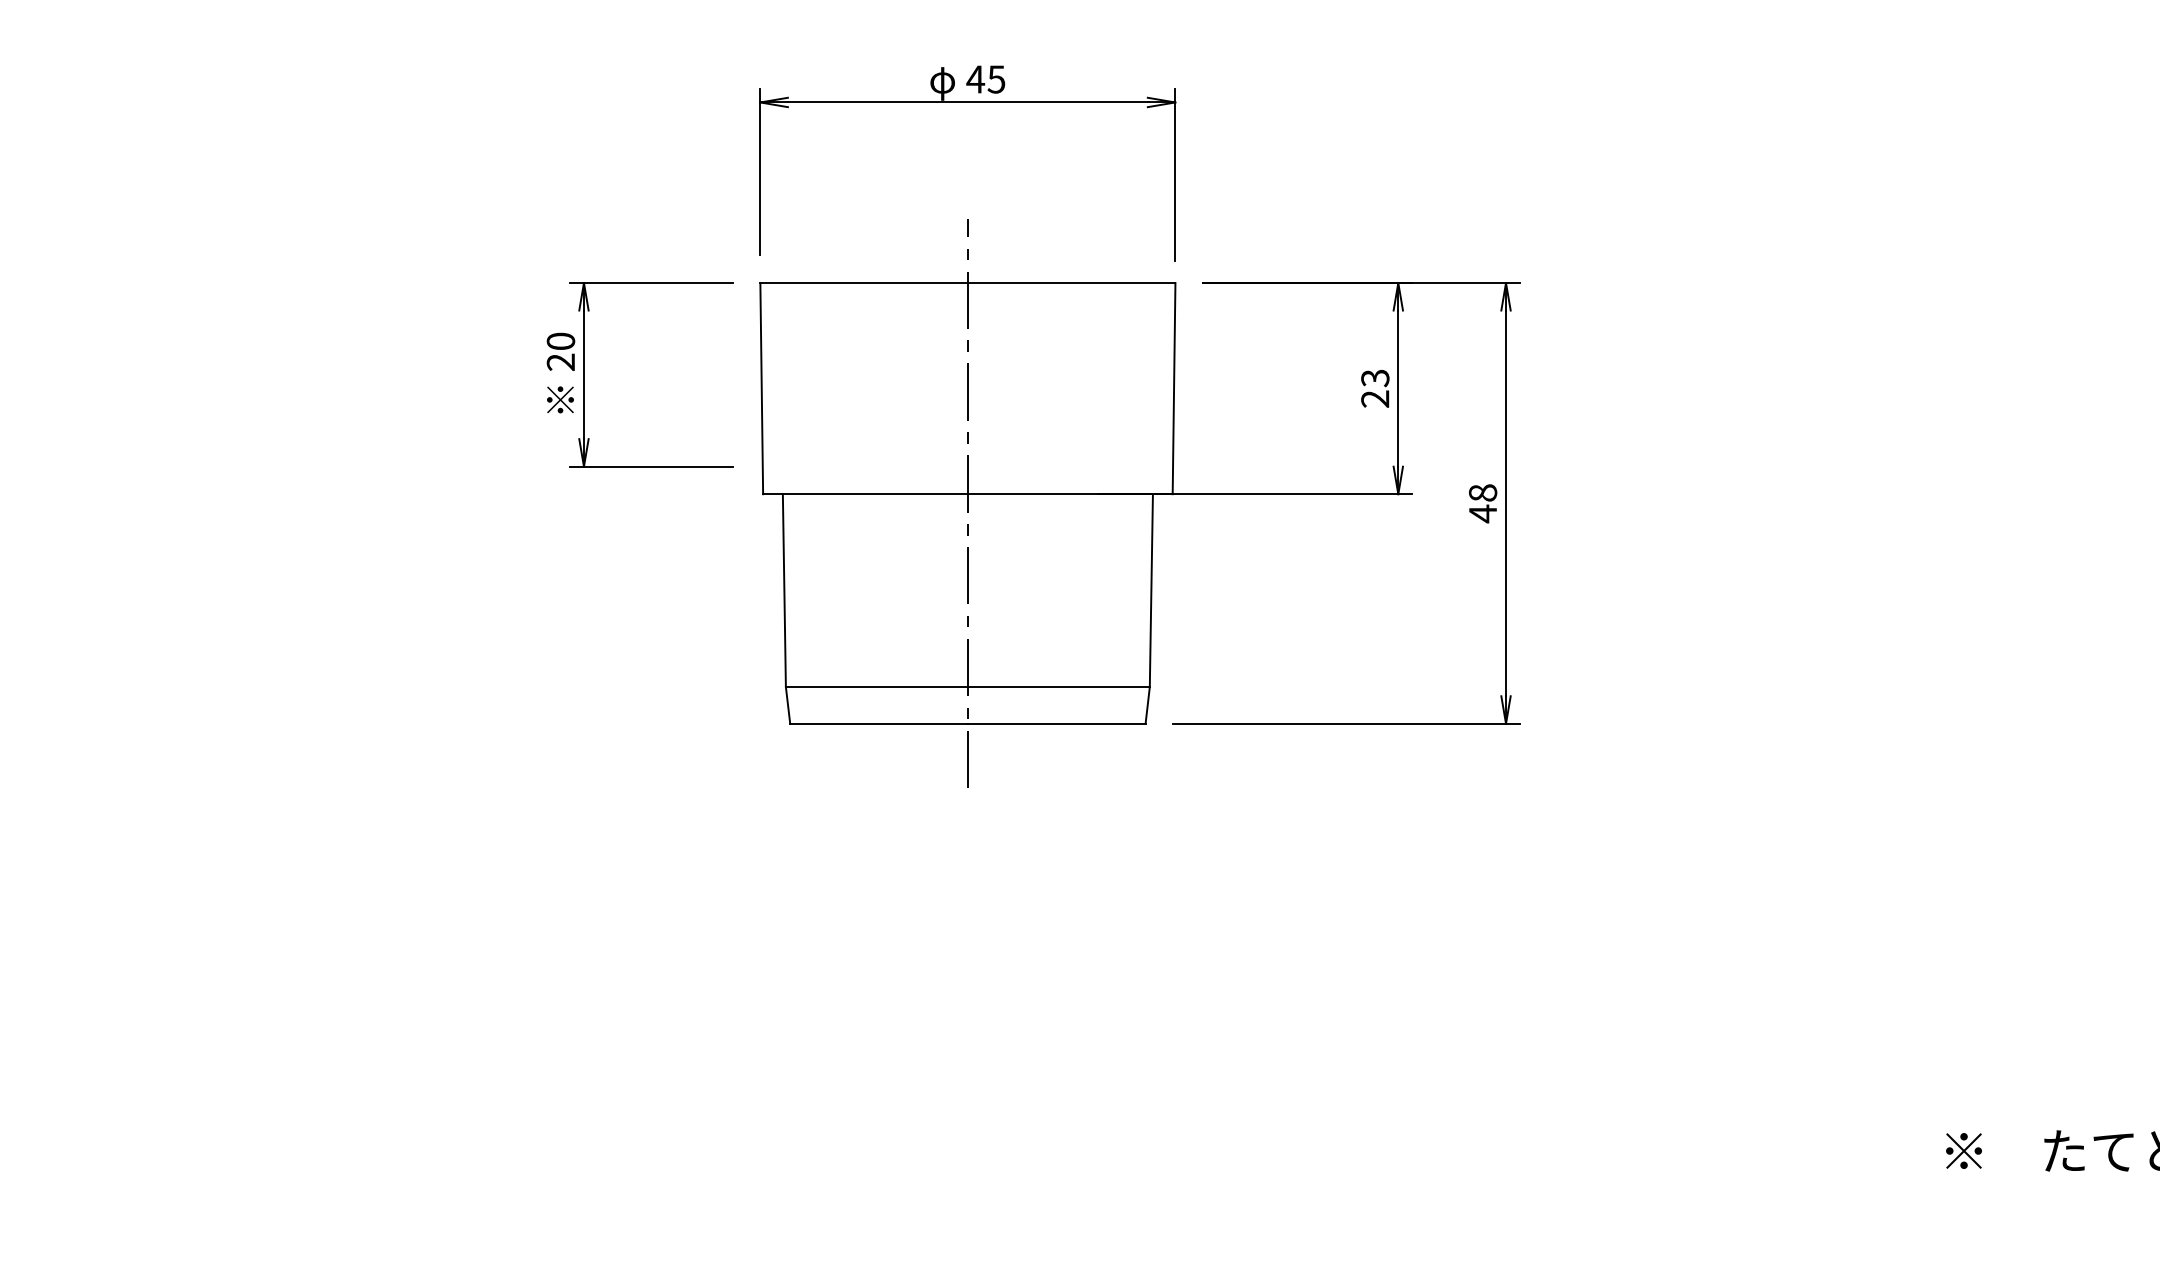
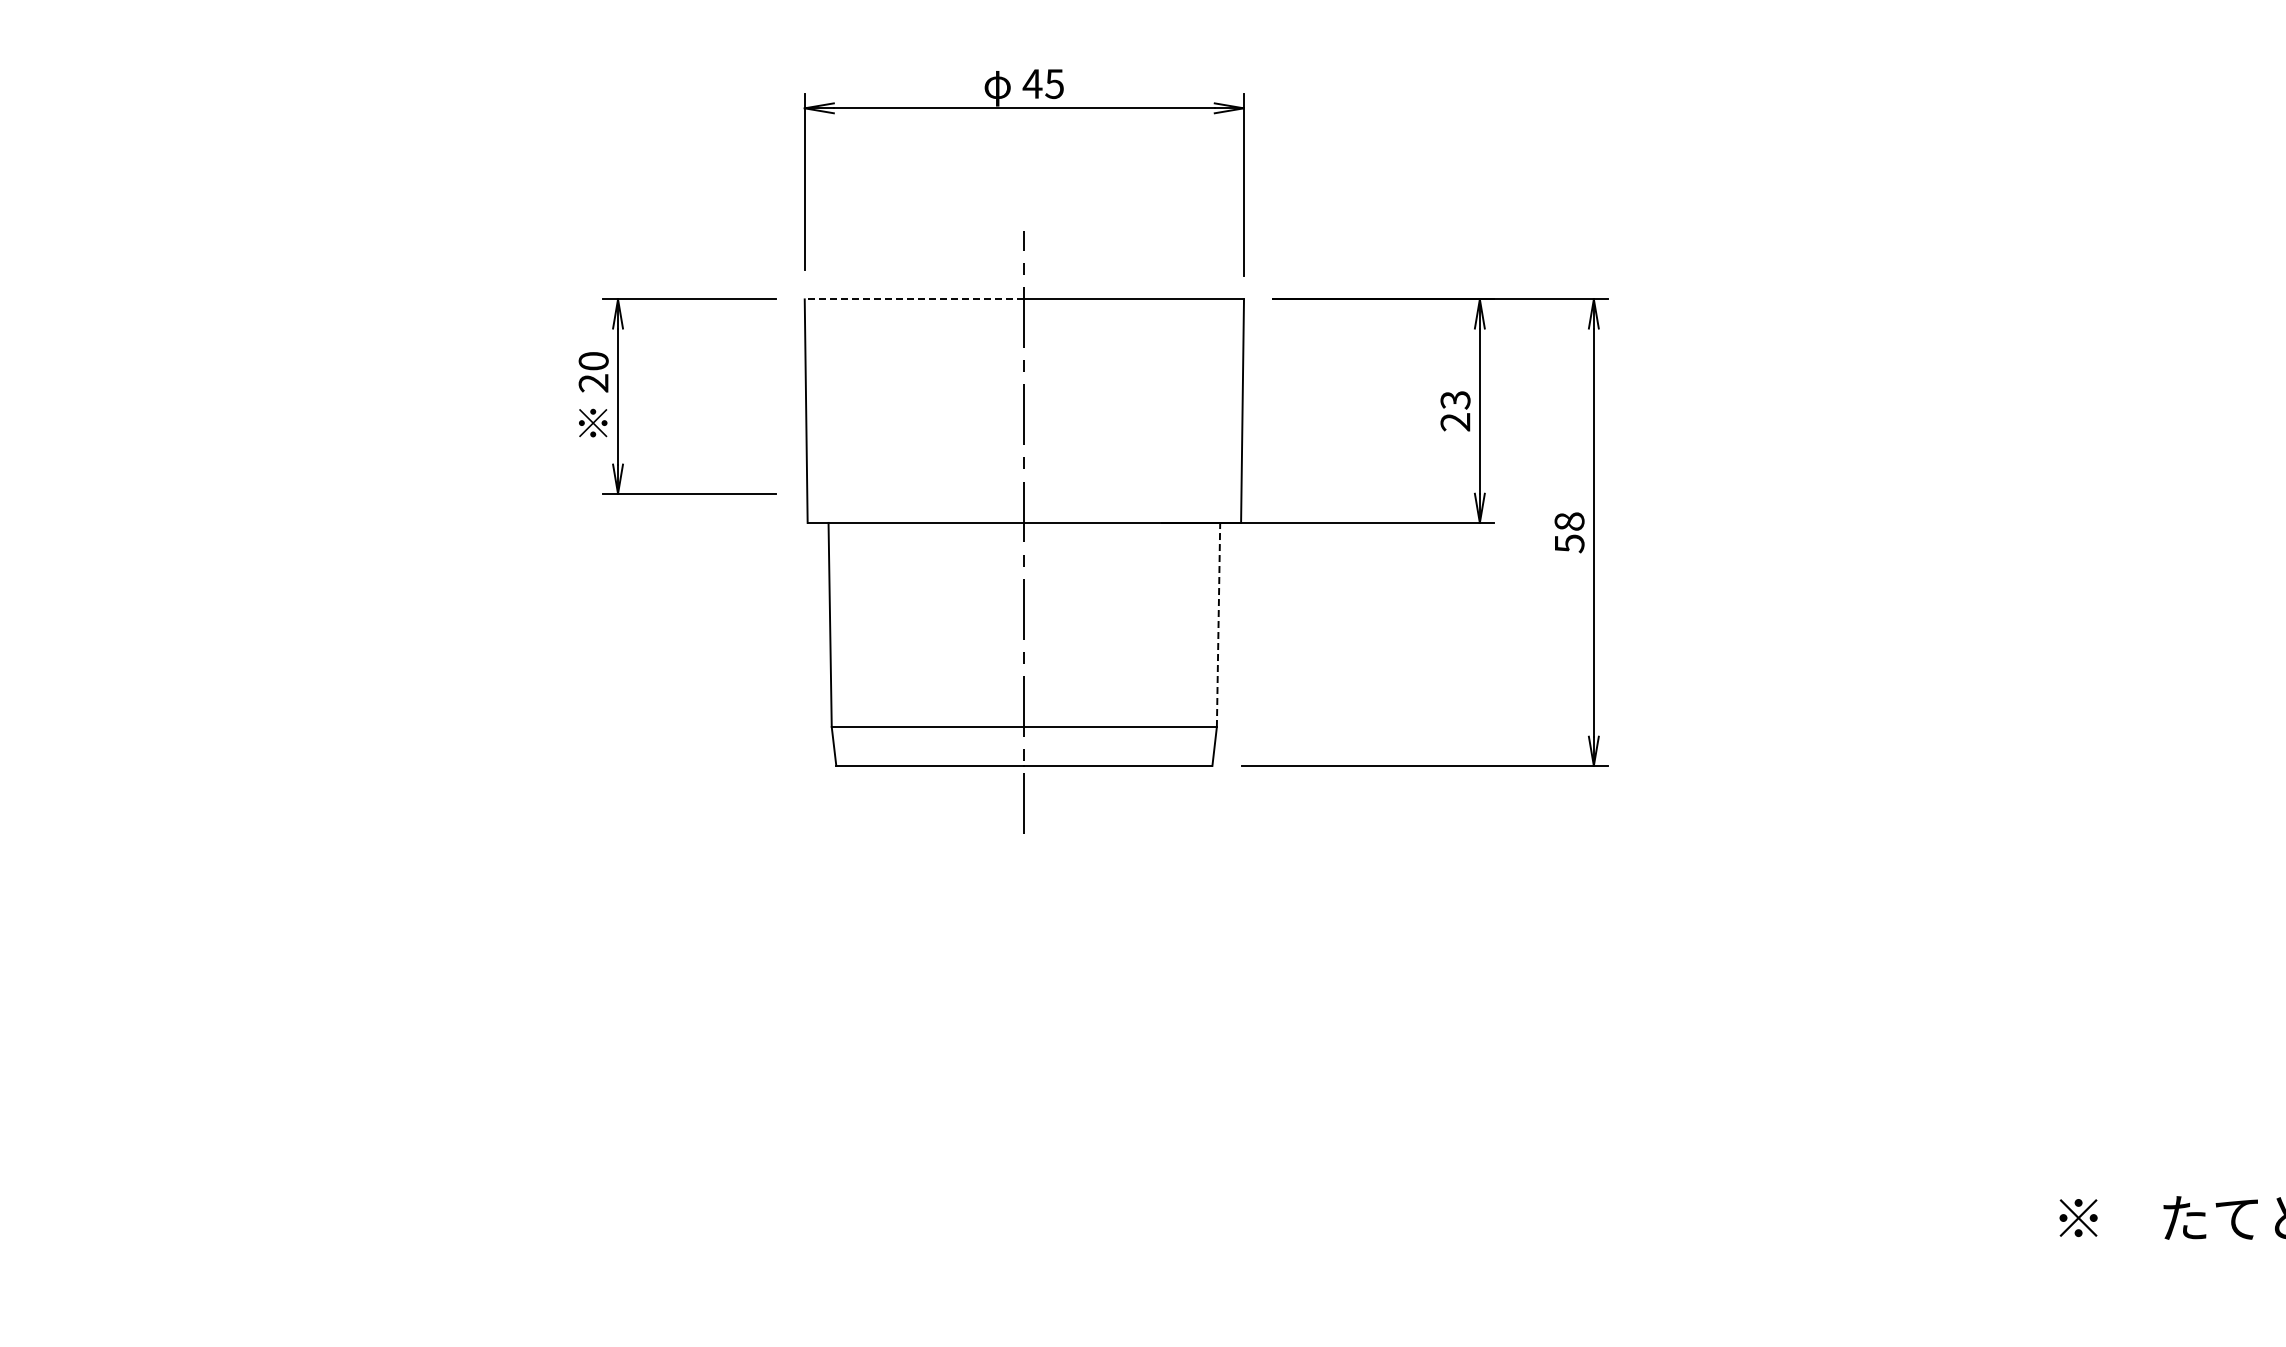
line: (864, 283) -> (914, 299), solid -> dashed
text: (1482, 513) -> (1569, 543), 48 -> 58
line: (1151, 590) -> (1218, 624), solid -> dashed

